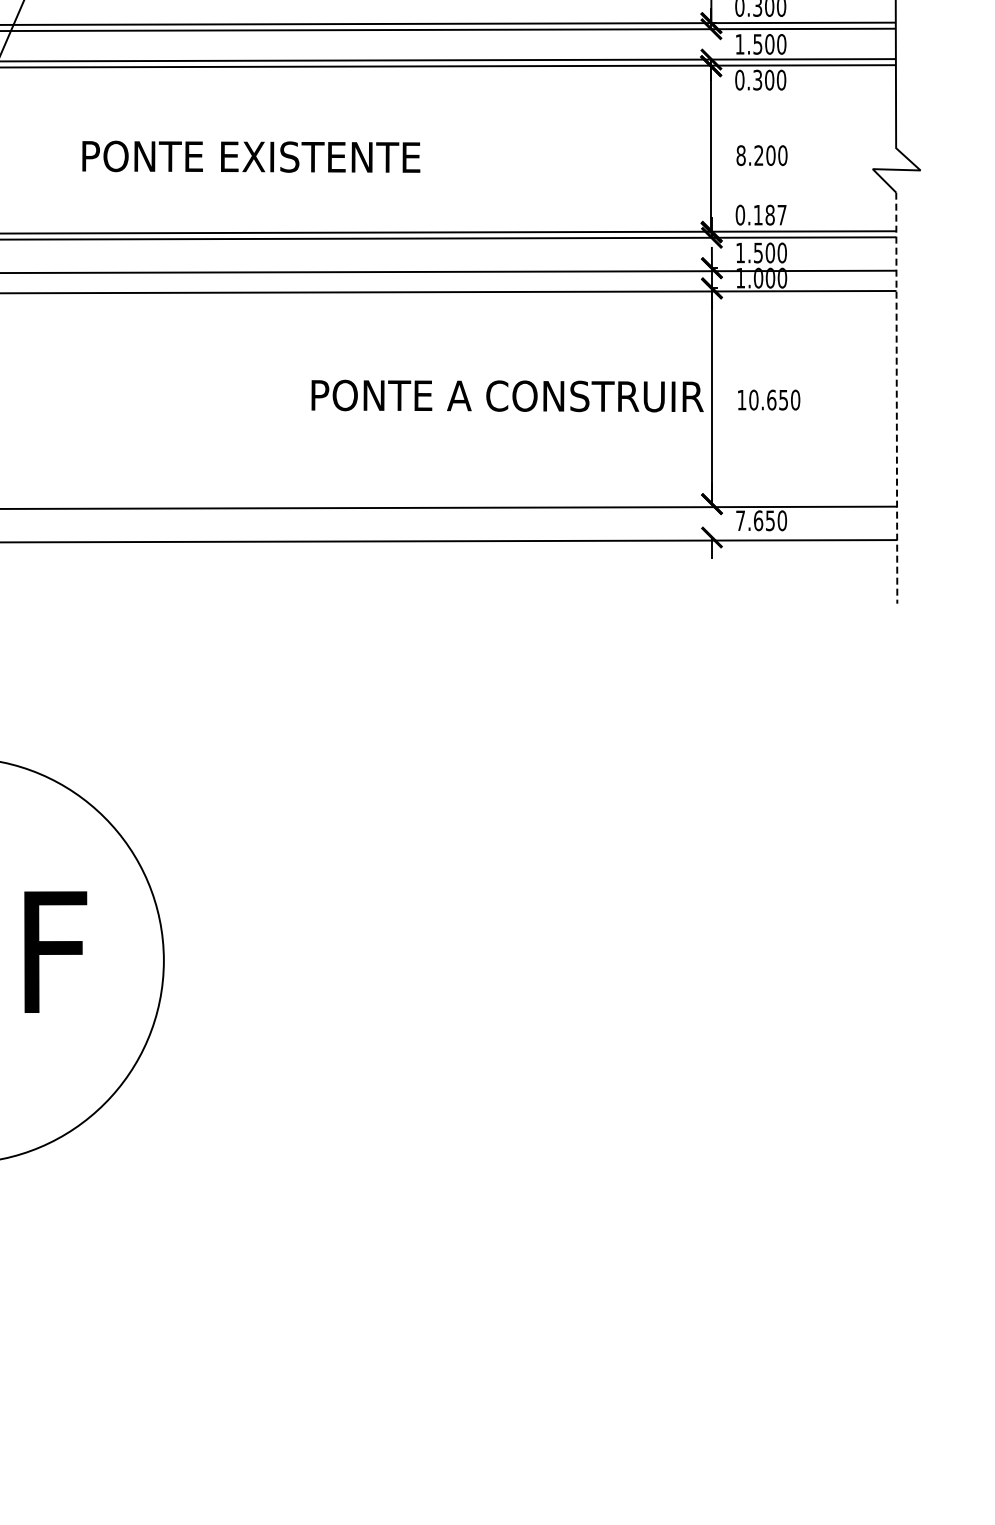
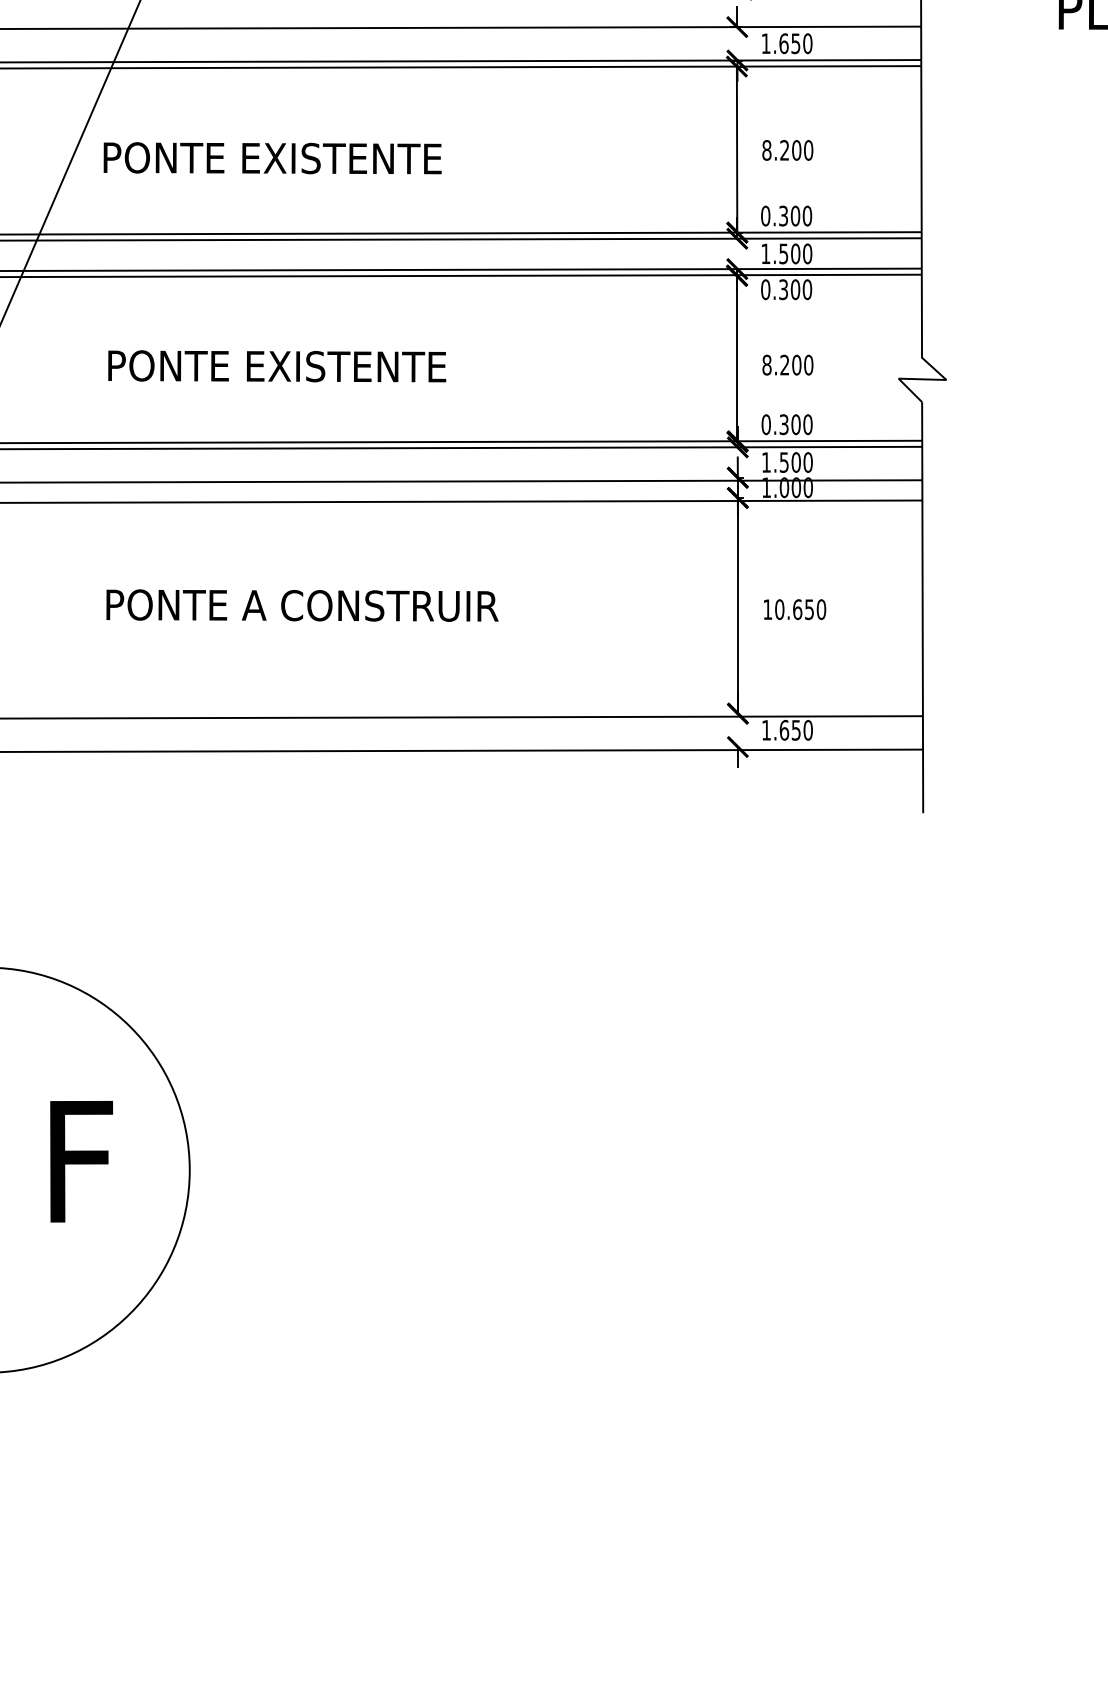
text: (769, 214) -> (795, 424), 0.187 -> 0.300
text: (507, 395) -> (302, 605), moved
line: (896, 397) -> (922, 607), dashed -> solid
text: (740, 520) -> (766, 730), 7.650 -> 1.650

